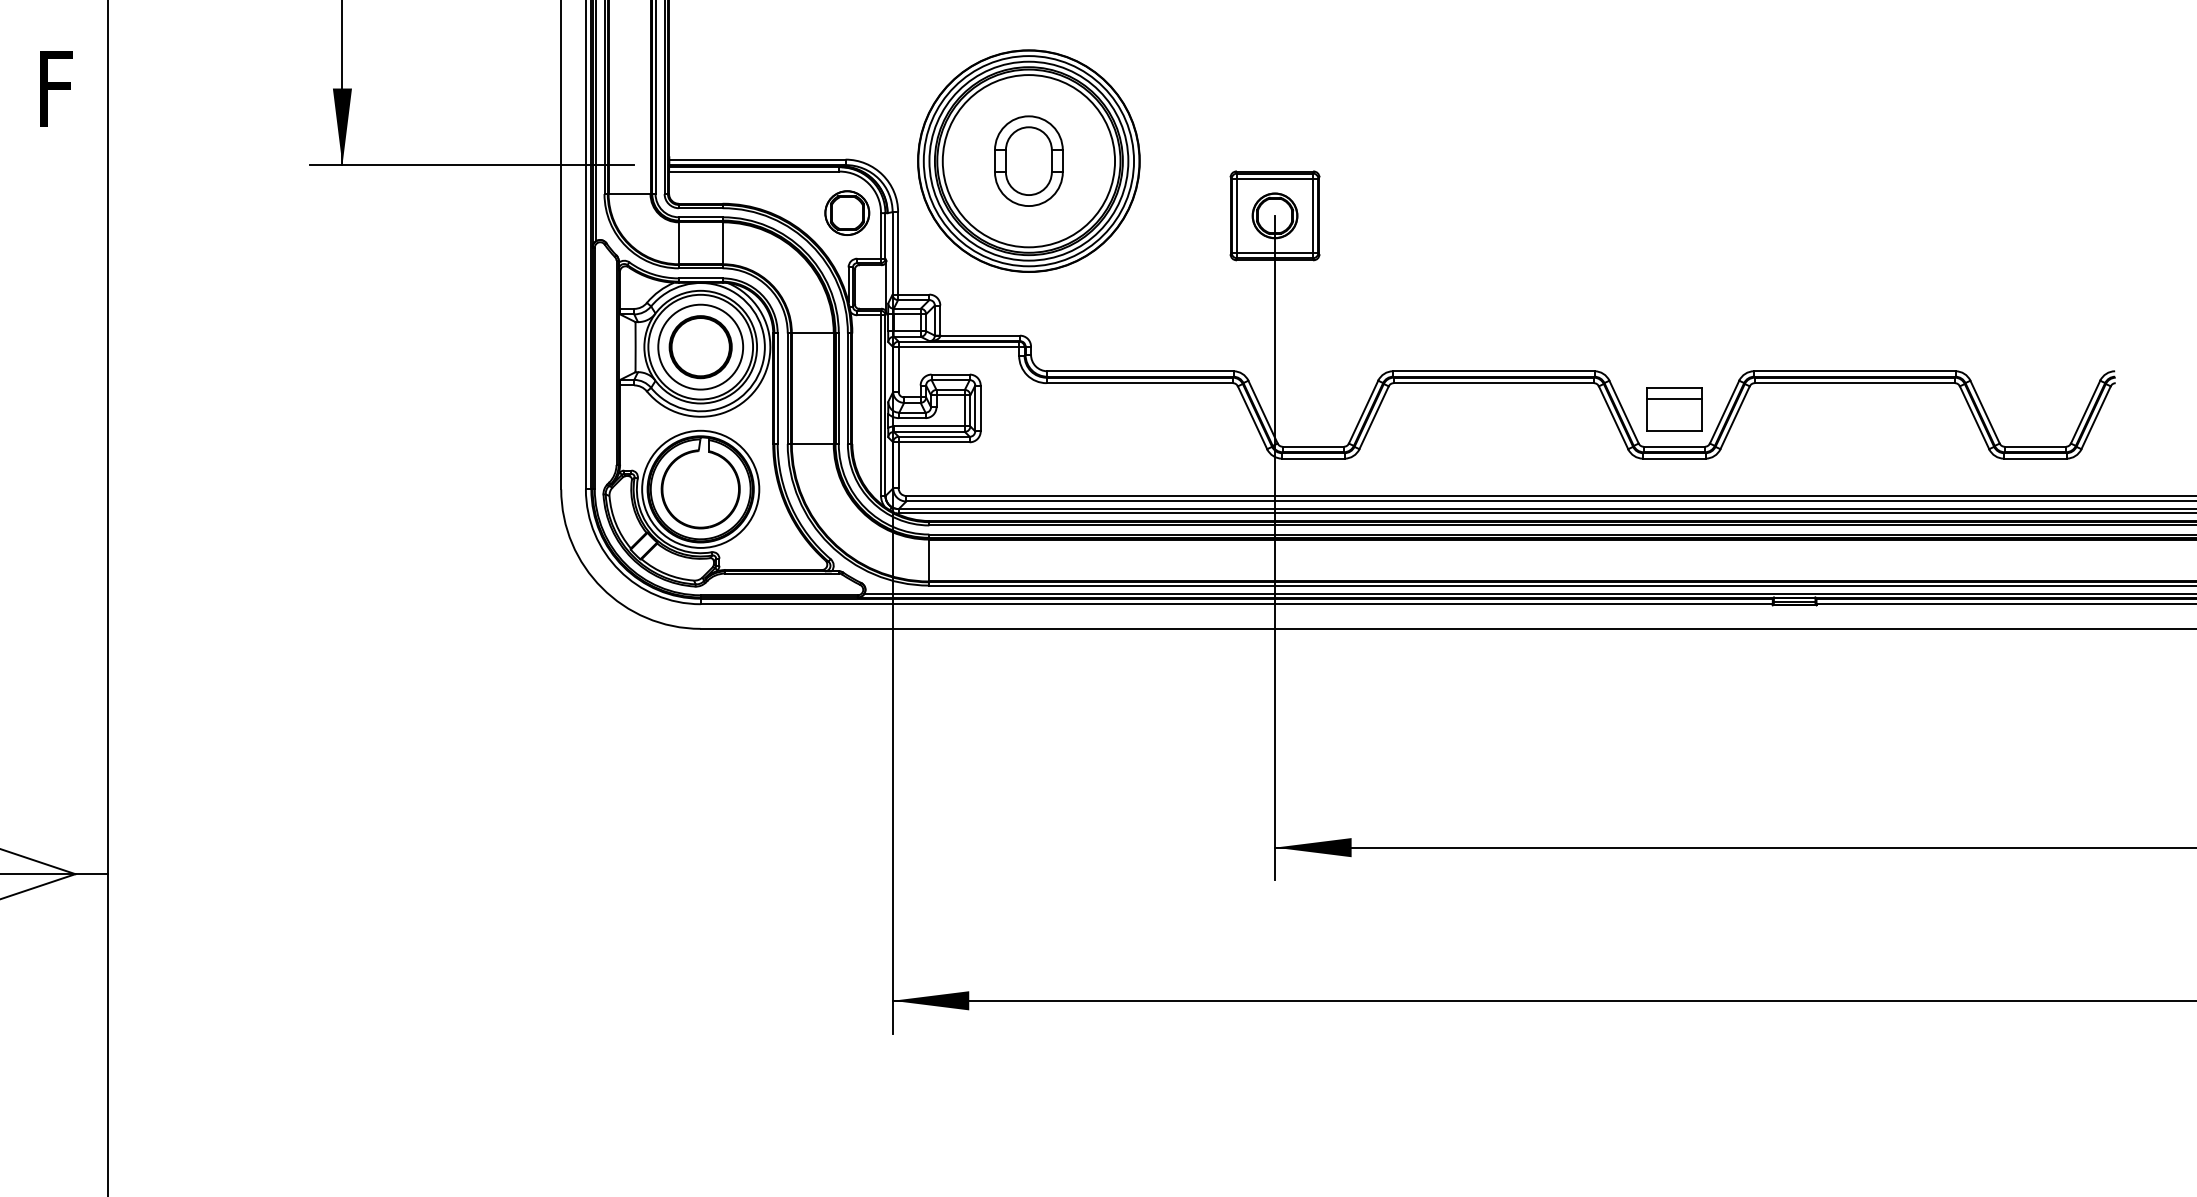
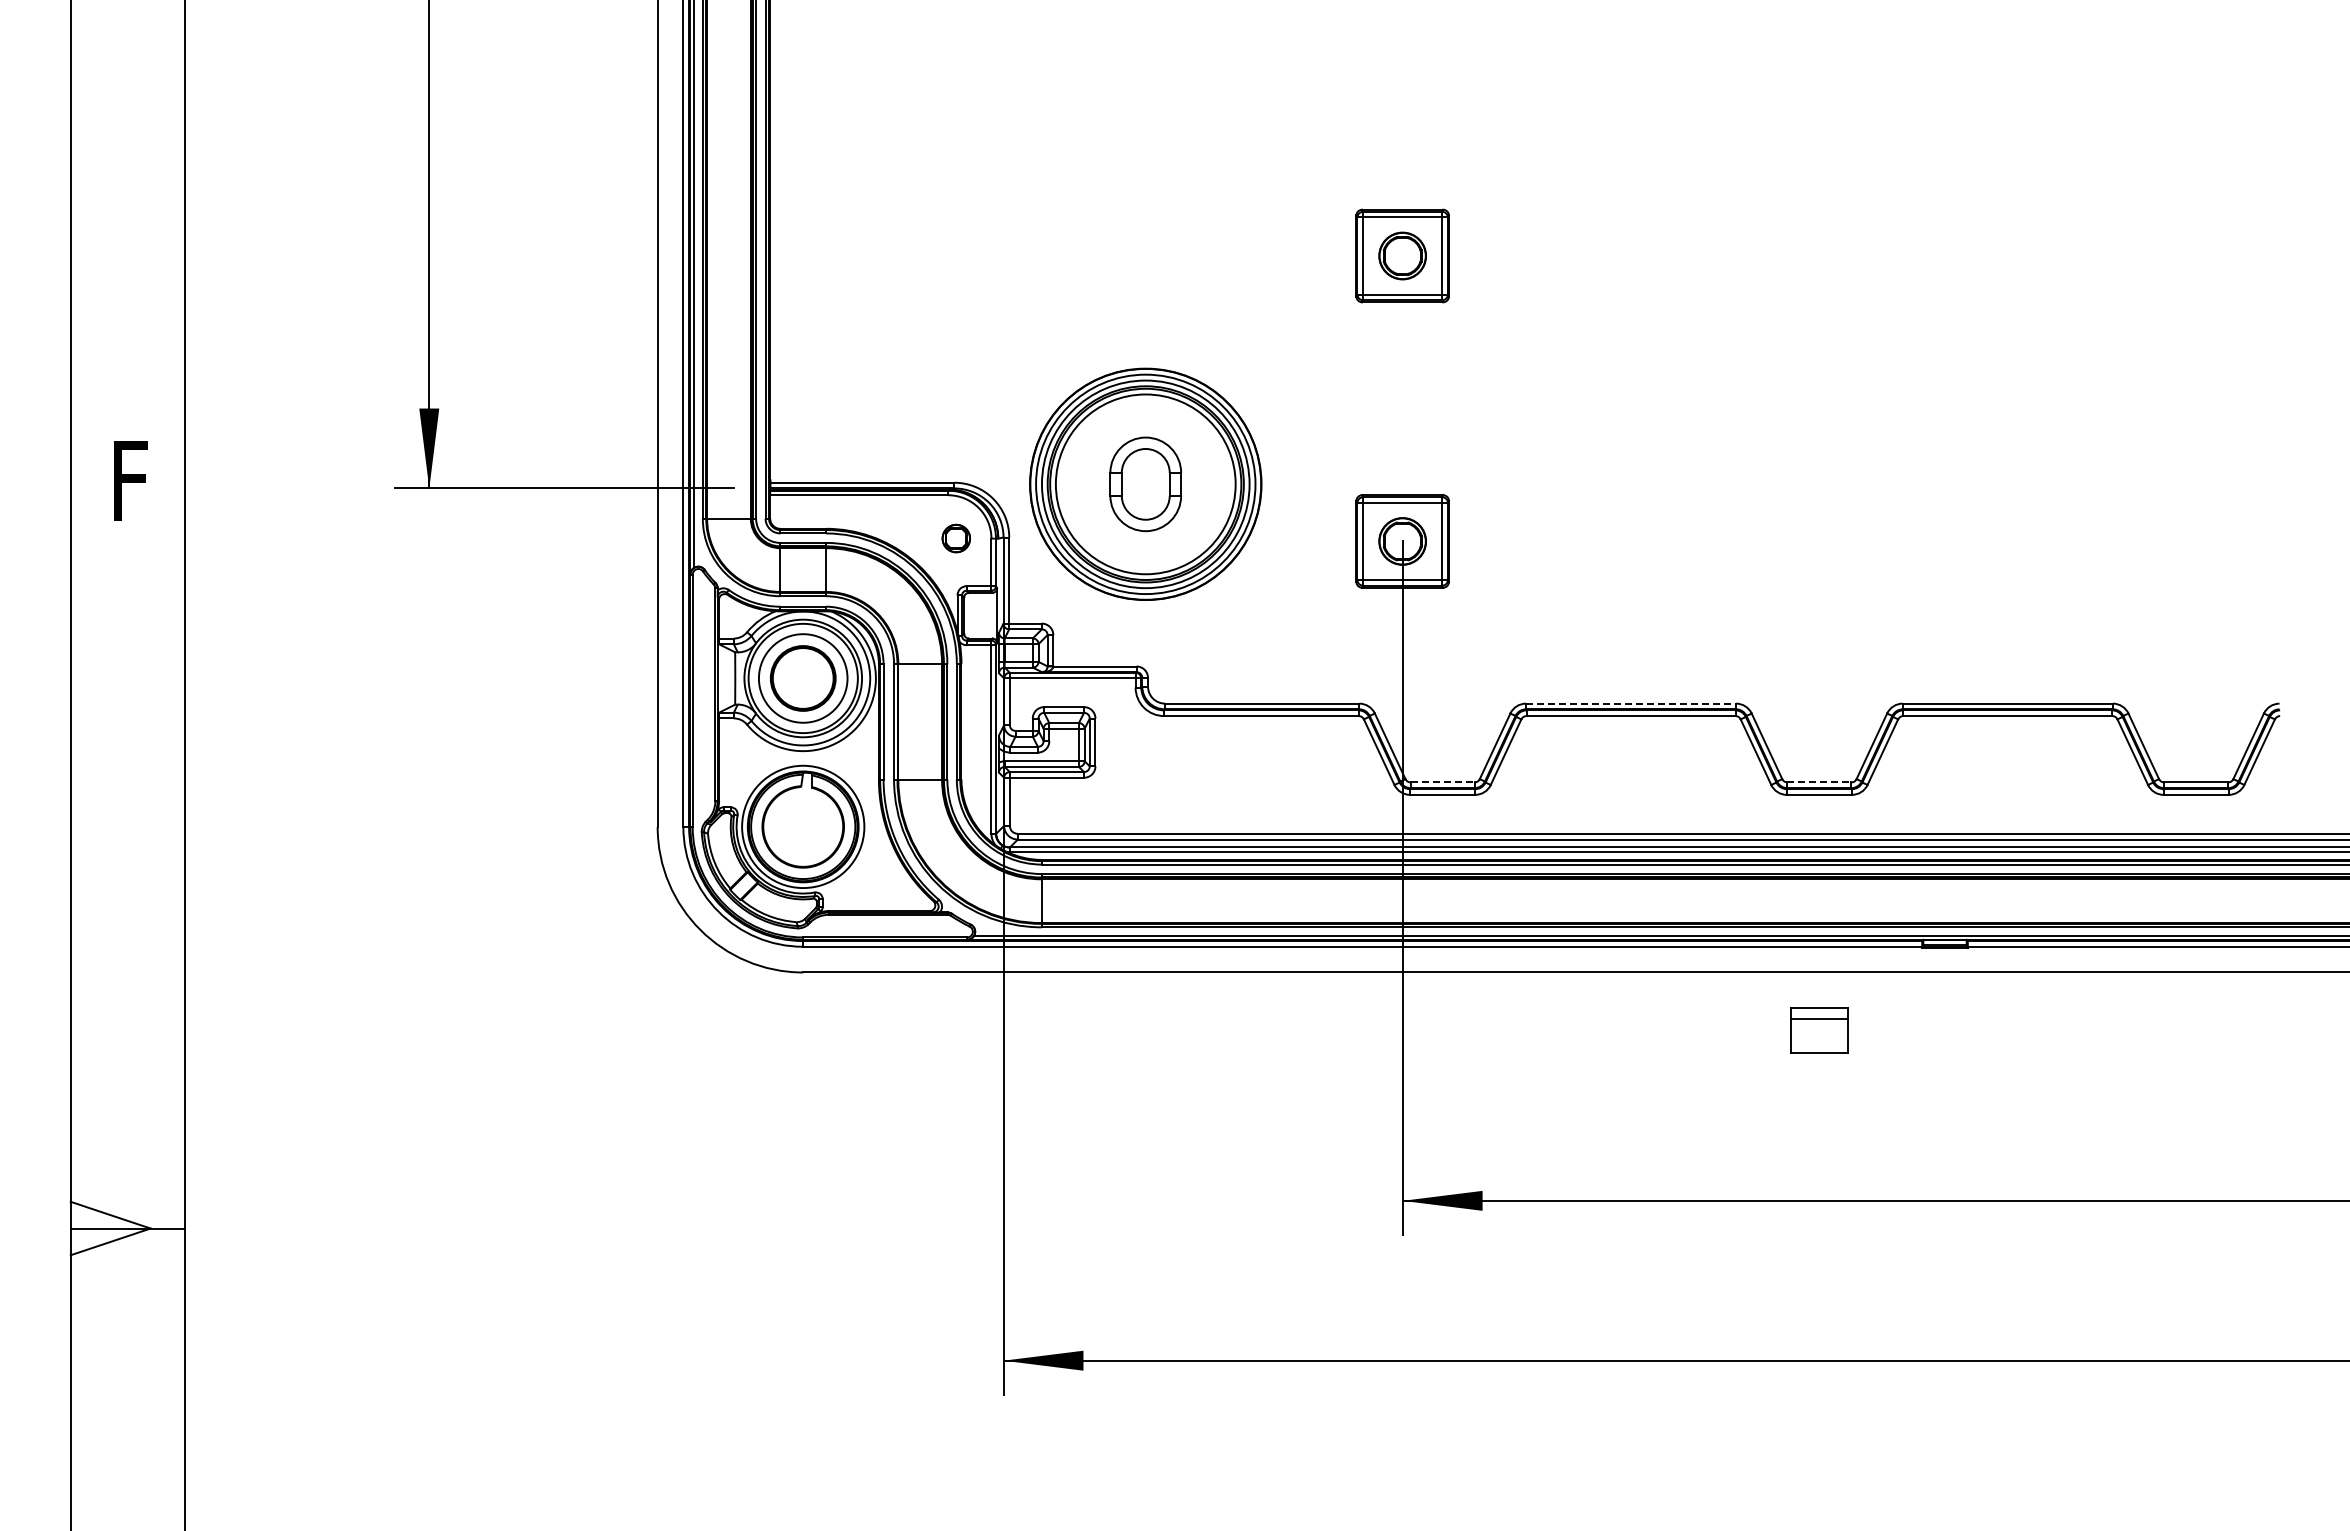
text: (56, 88) -> (130, 480), moved
part: (847, 213) -> (956, 538), size x0.6
line: (1494, 371) -> (1631, 703), solid -> dashed
part: (1674, 409) -> (1819, 1030), moved
line: (1313, 446) -> (1442, 782), solid -> dashed
line: (1674, 446) -> (1819, 782), solid -> dashed

